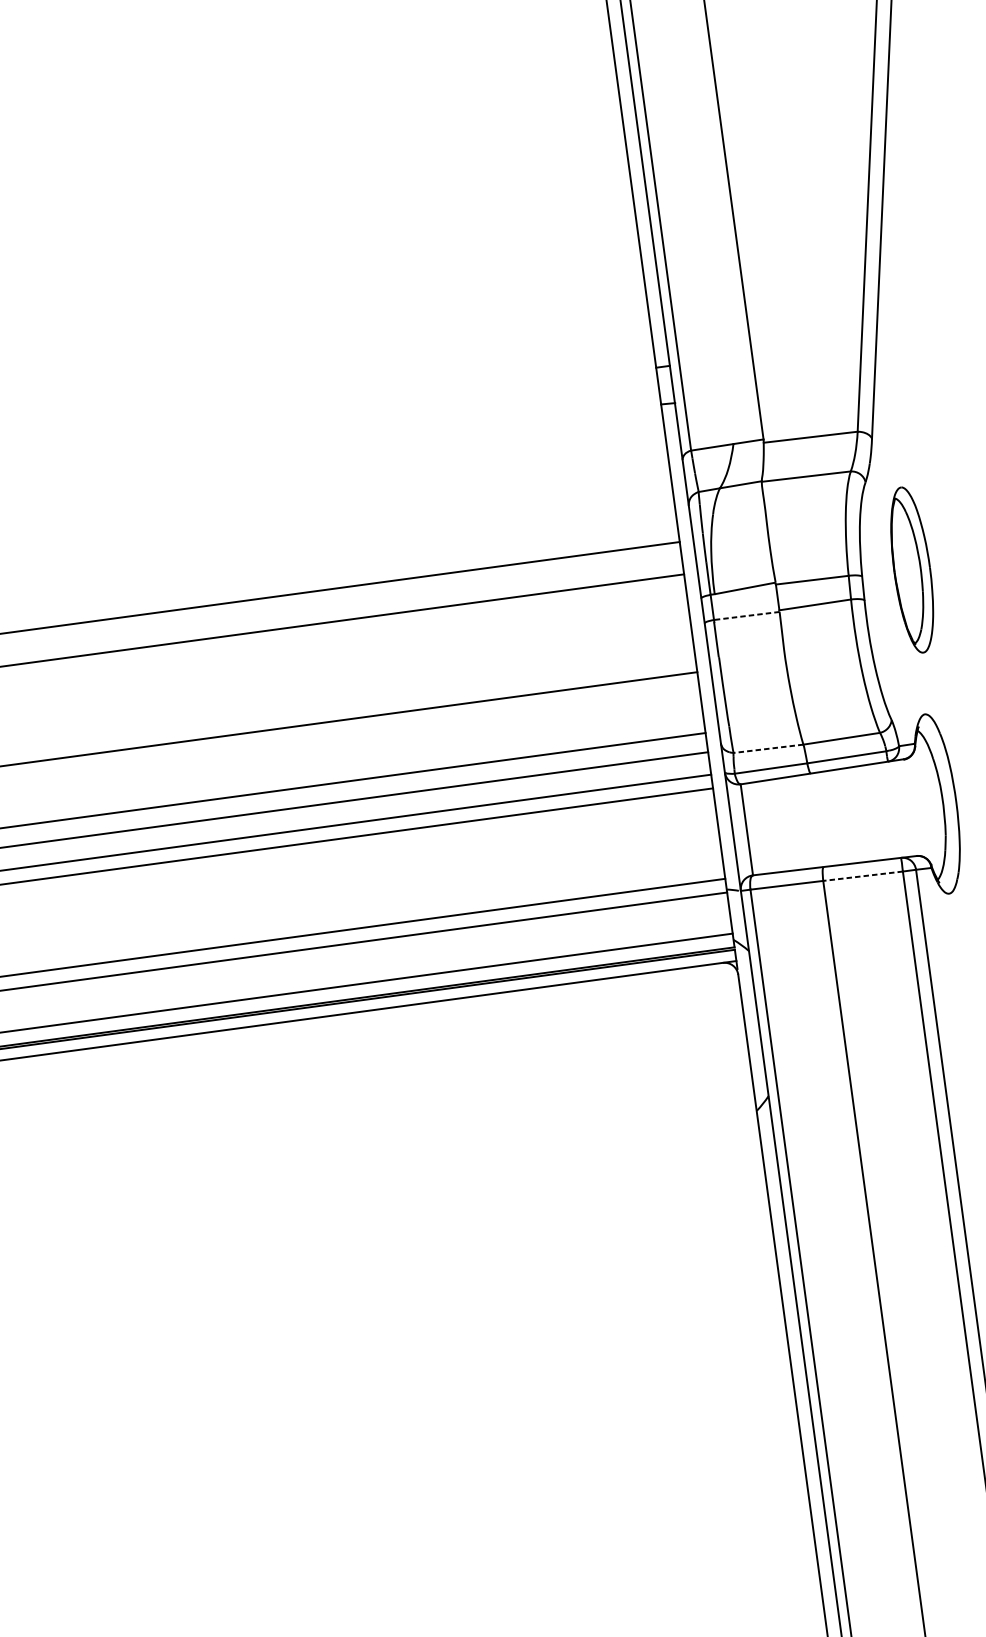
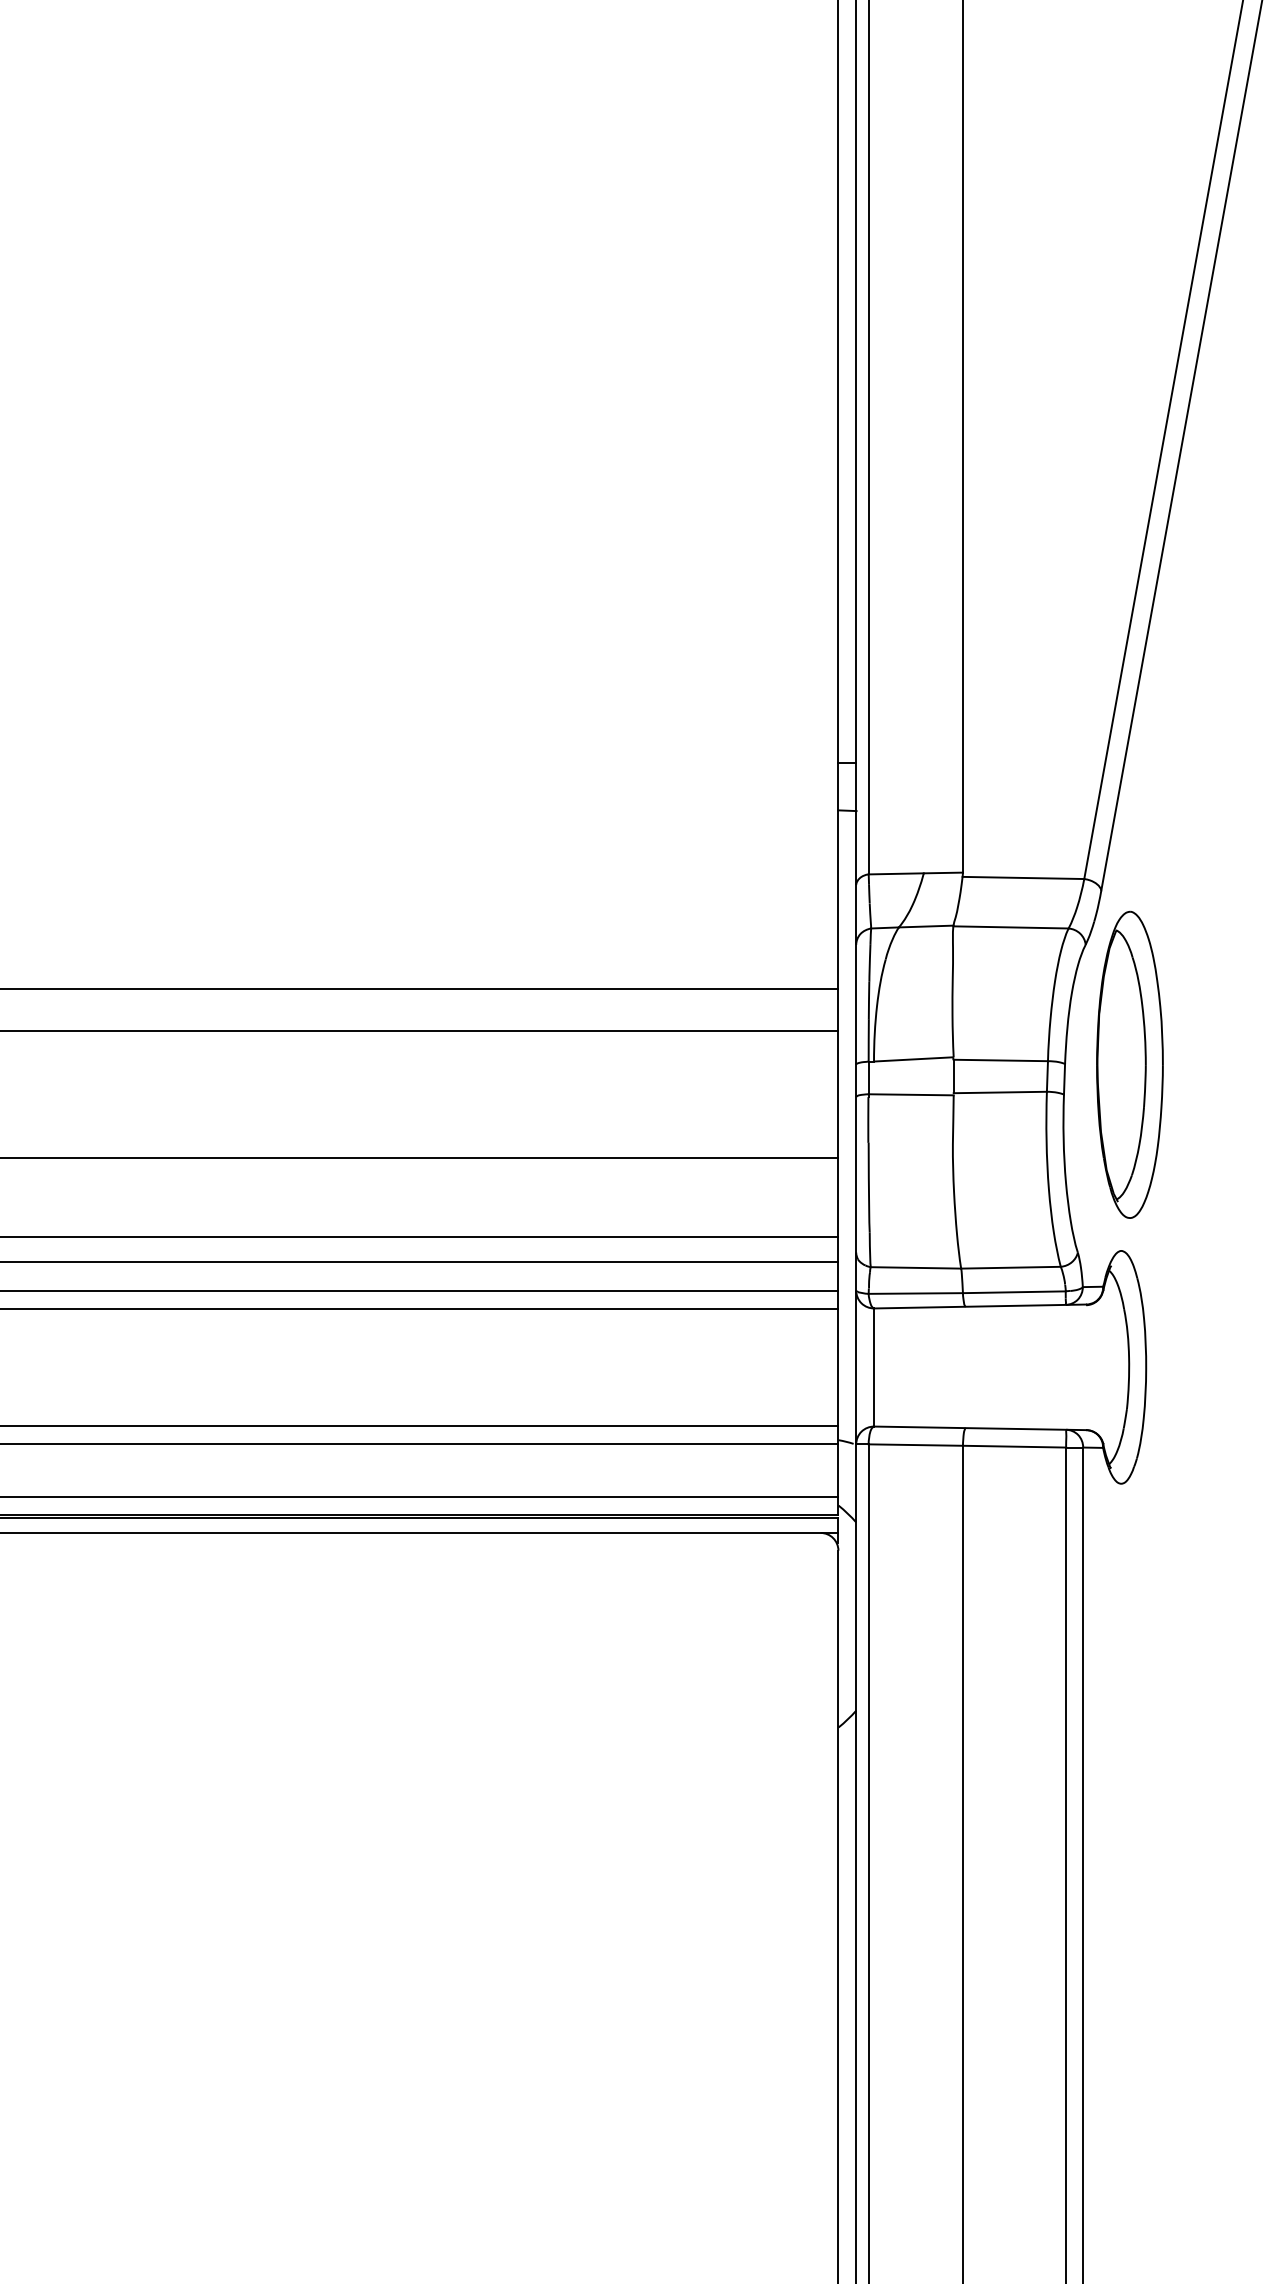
part: (911, 569) -> (1129, 1064), size x1.43
line: (747, 615) -> (911, 1094), dashed -> solid
line: (768, 748) -> (915, 1267), dashed -> solid
line: (863, 876) -> (1014, 1446), dashed -> solid

